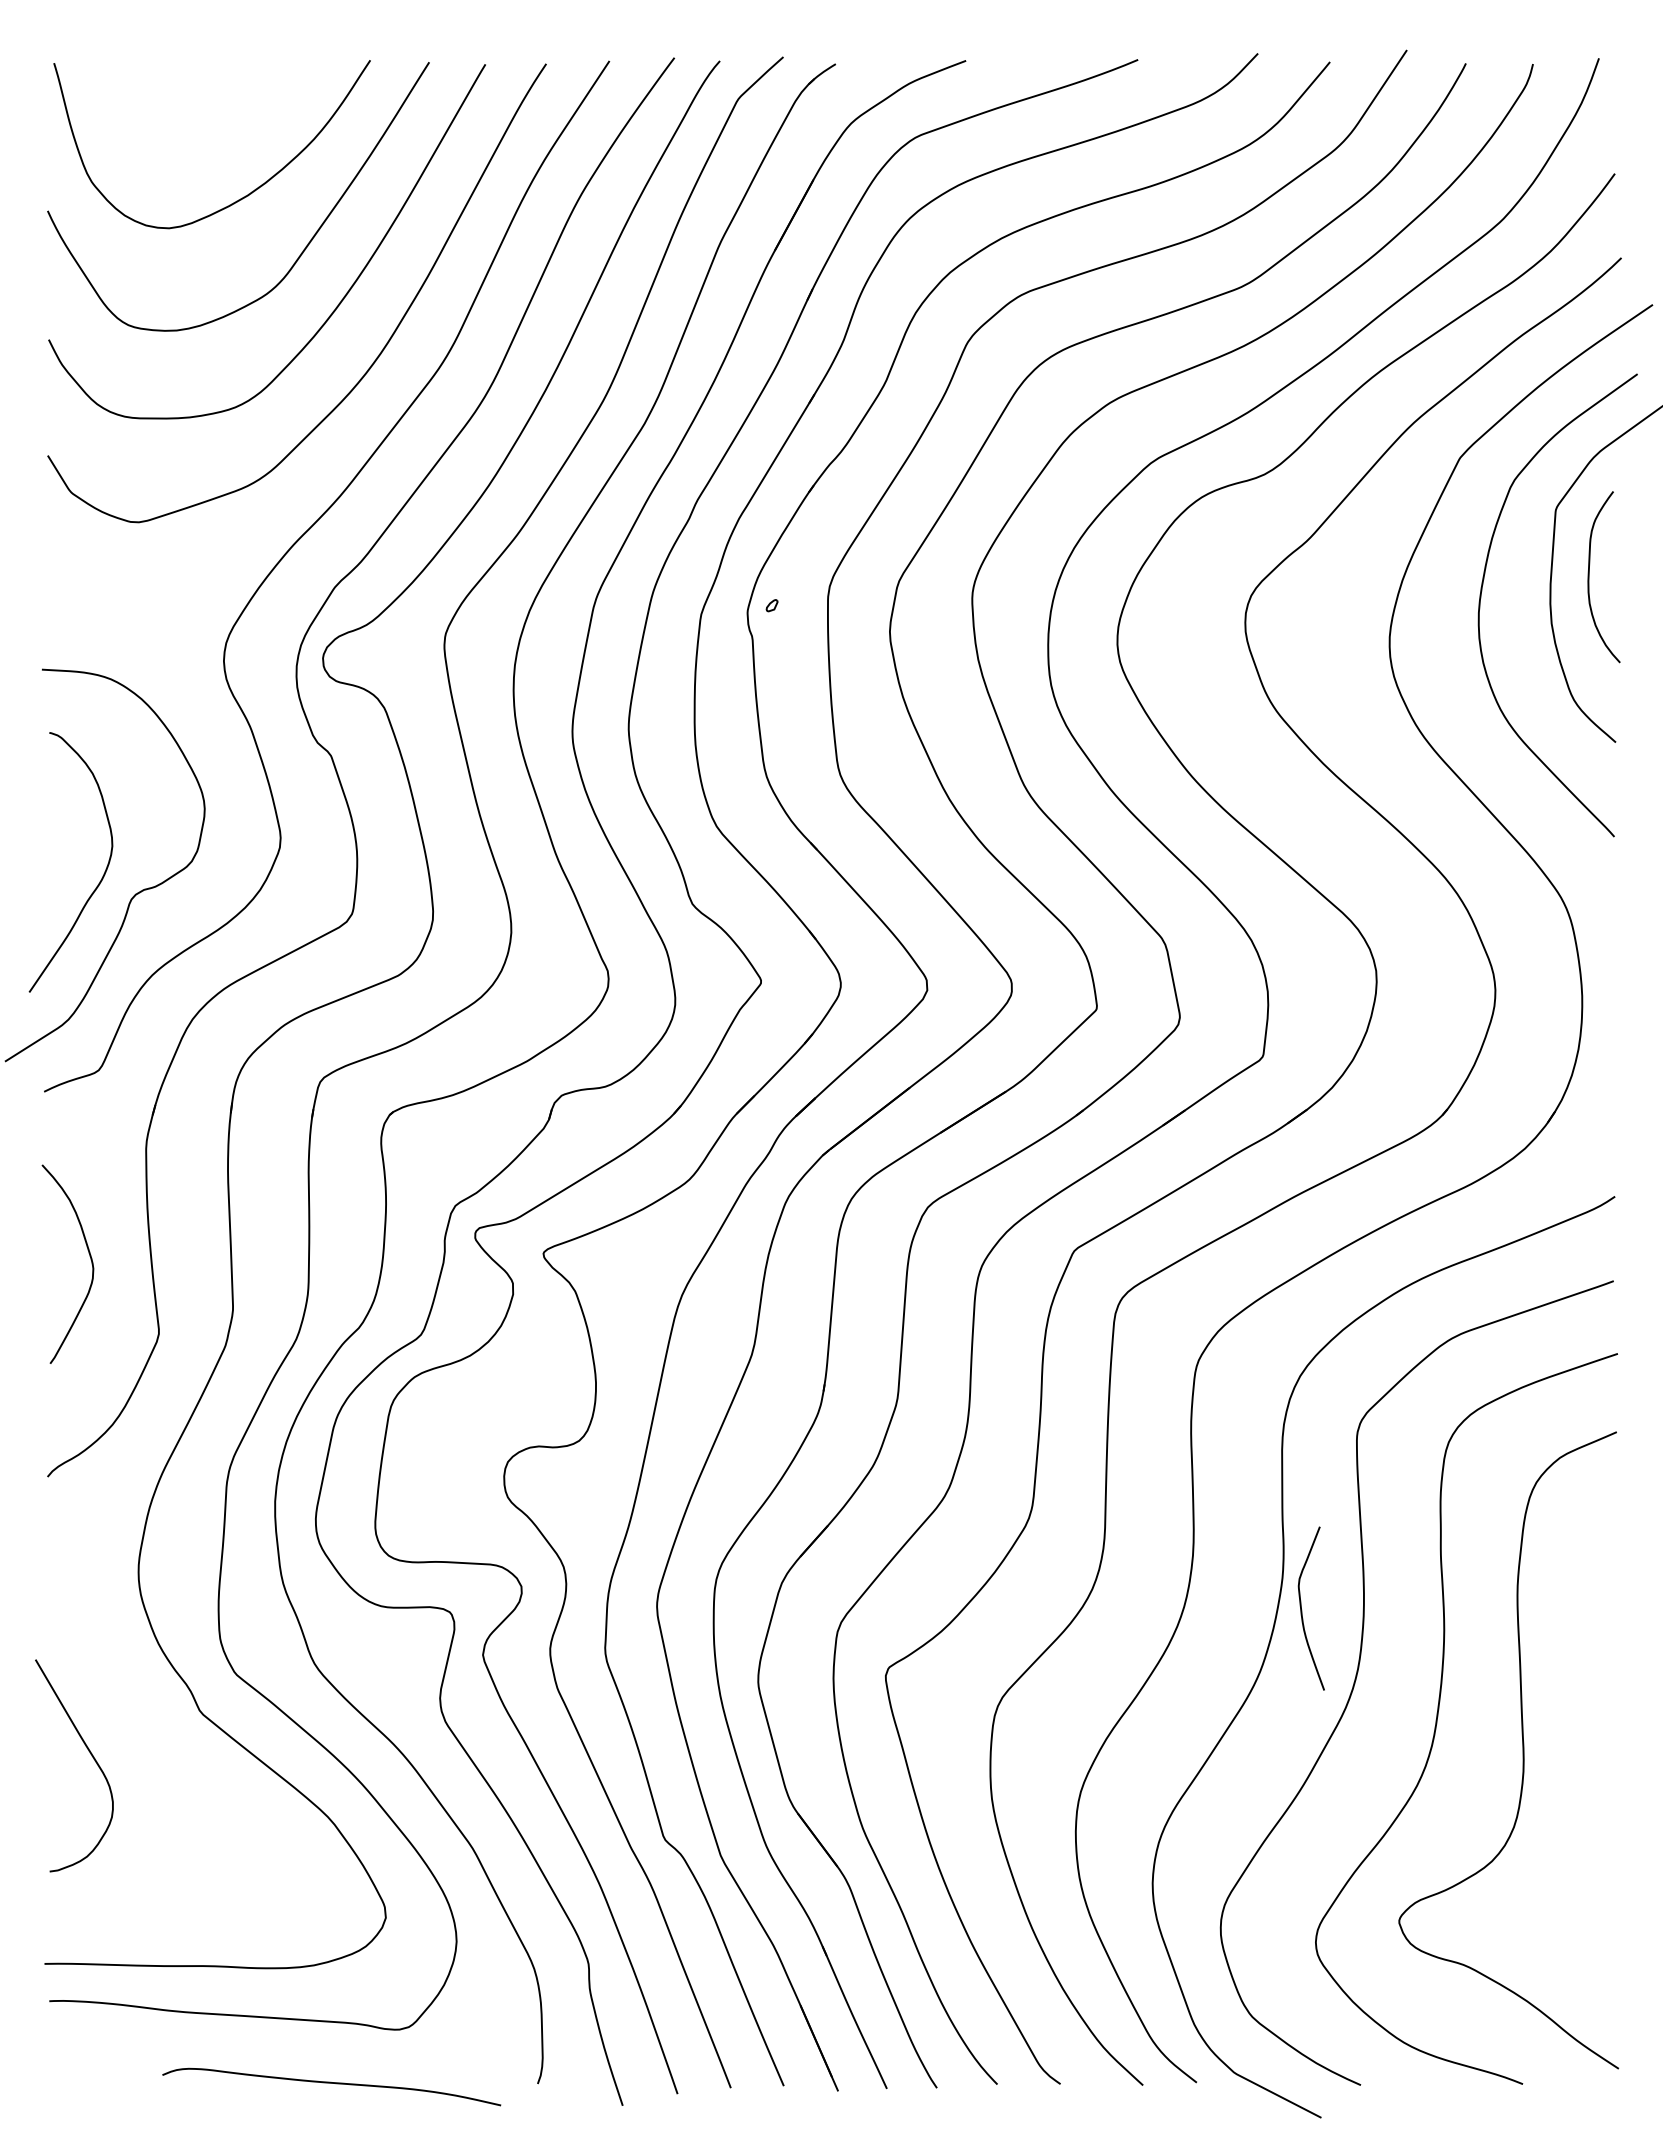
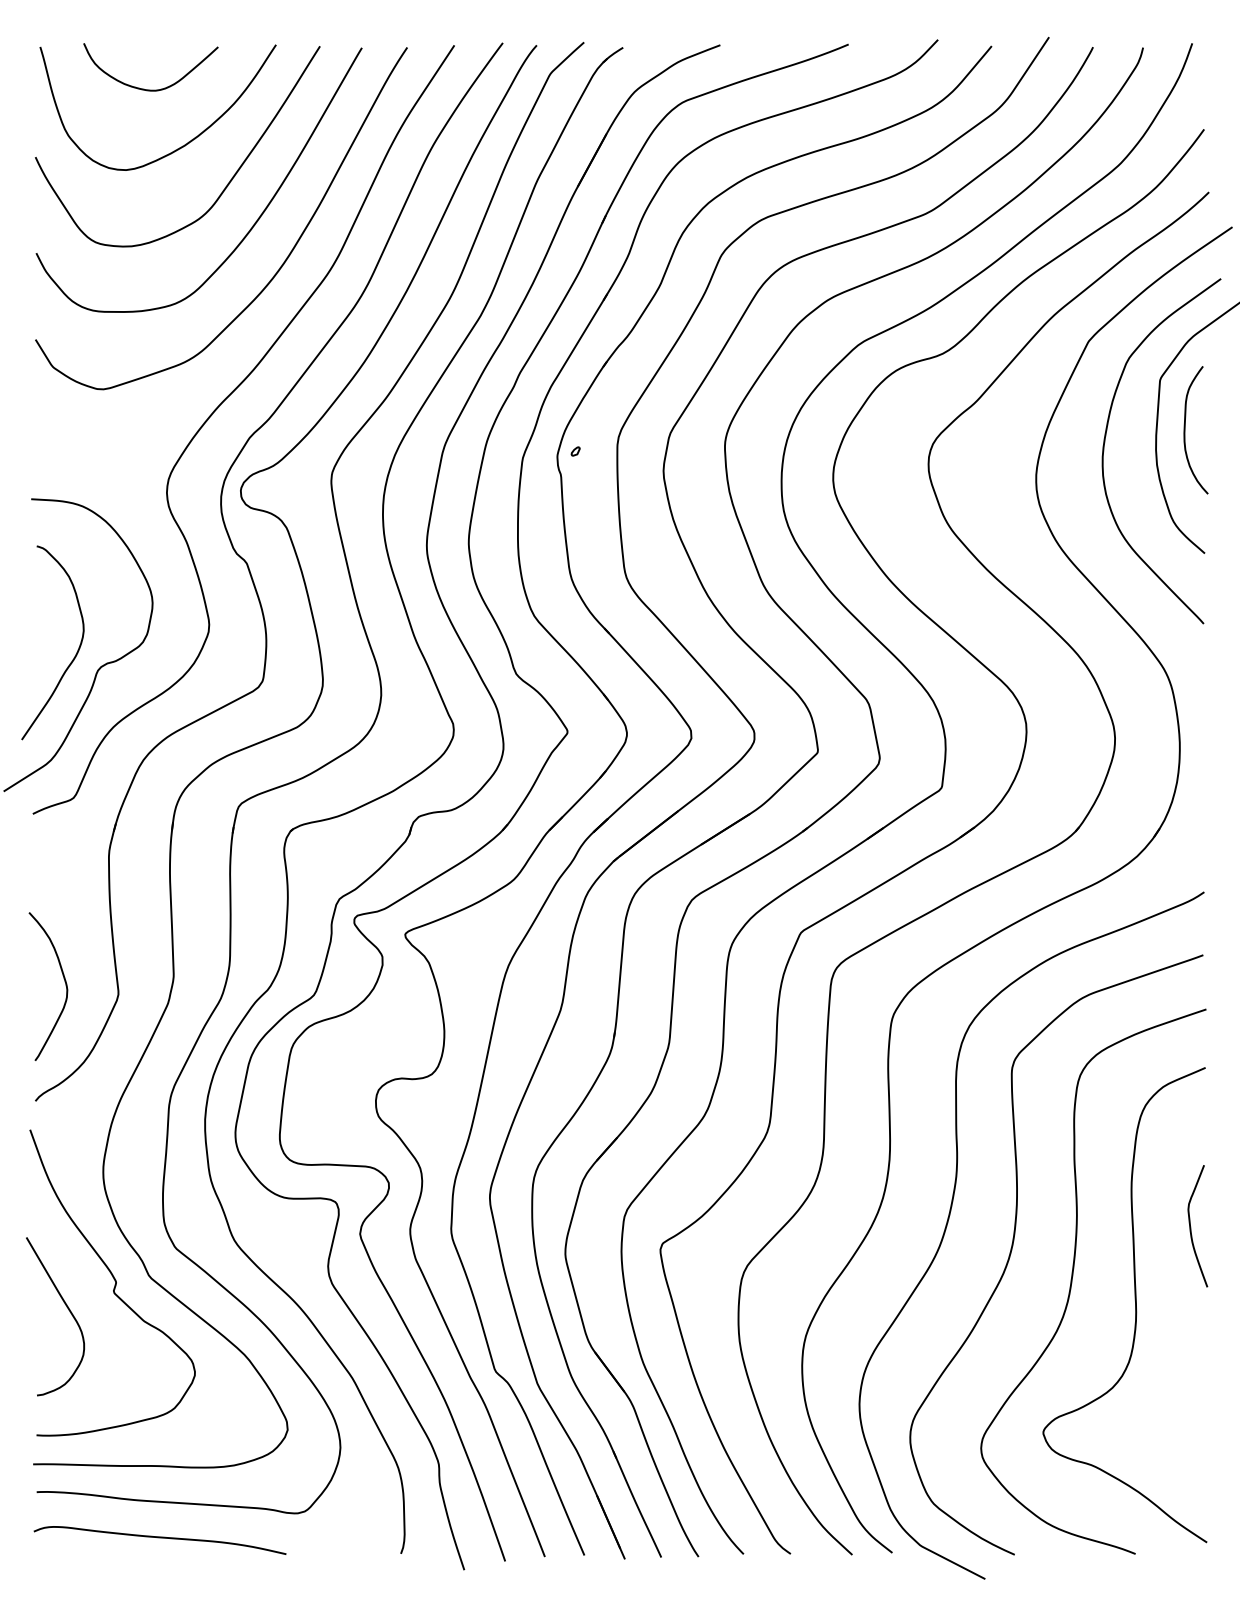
curve: (202, 120) -> (150, 89), added
curve: (89, 1256) -> (64, 980), moved
curve: (1302, 1610) -> (1191, 1227), moved
curve: (154, 1720) -> (115, 1282), added
curve: (331, 2083) -> (159, 1537), moved

